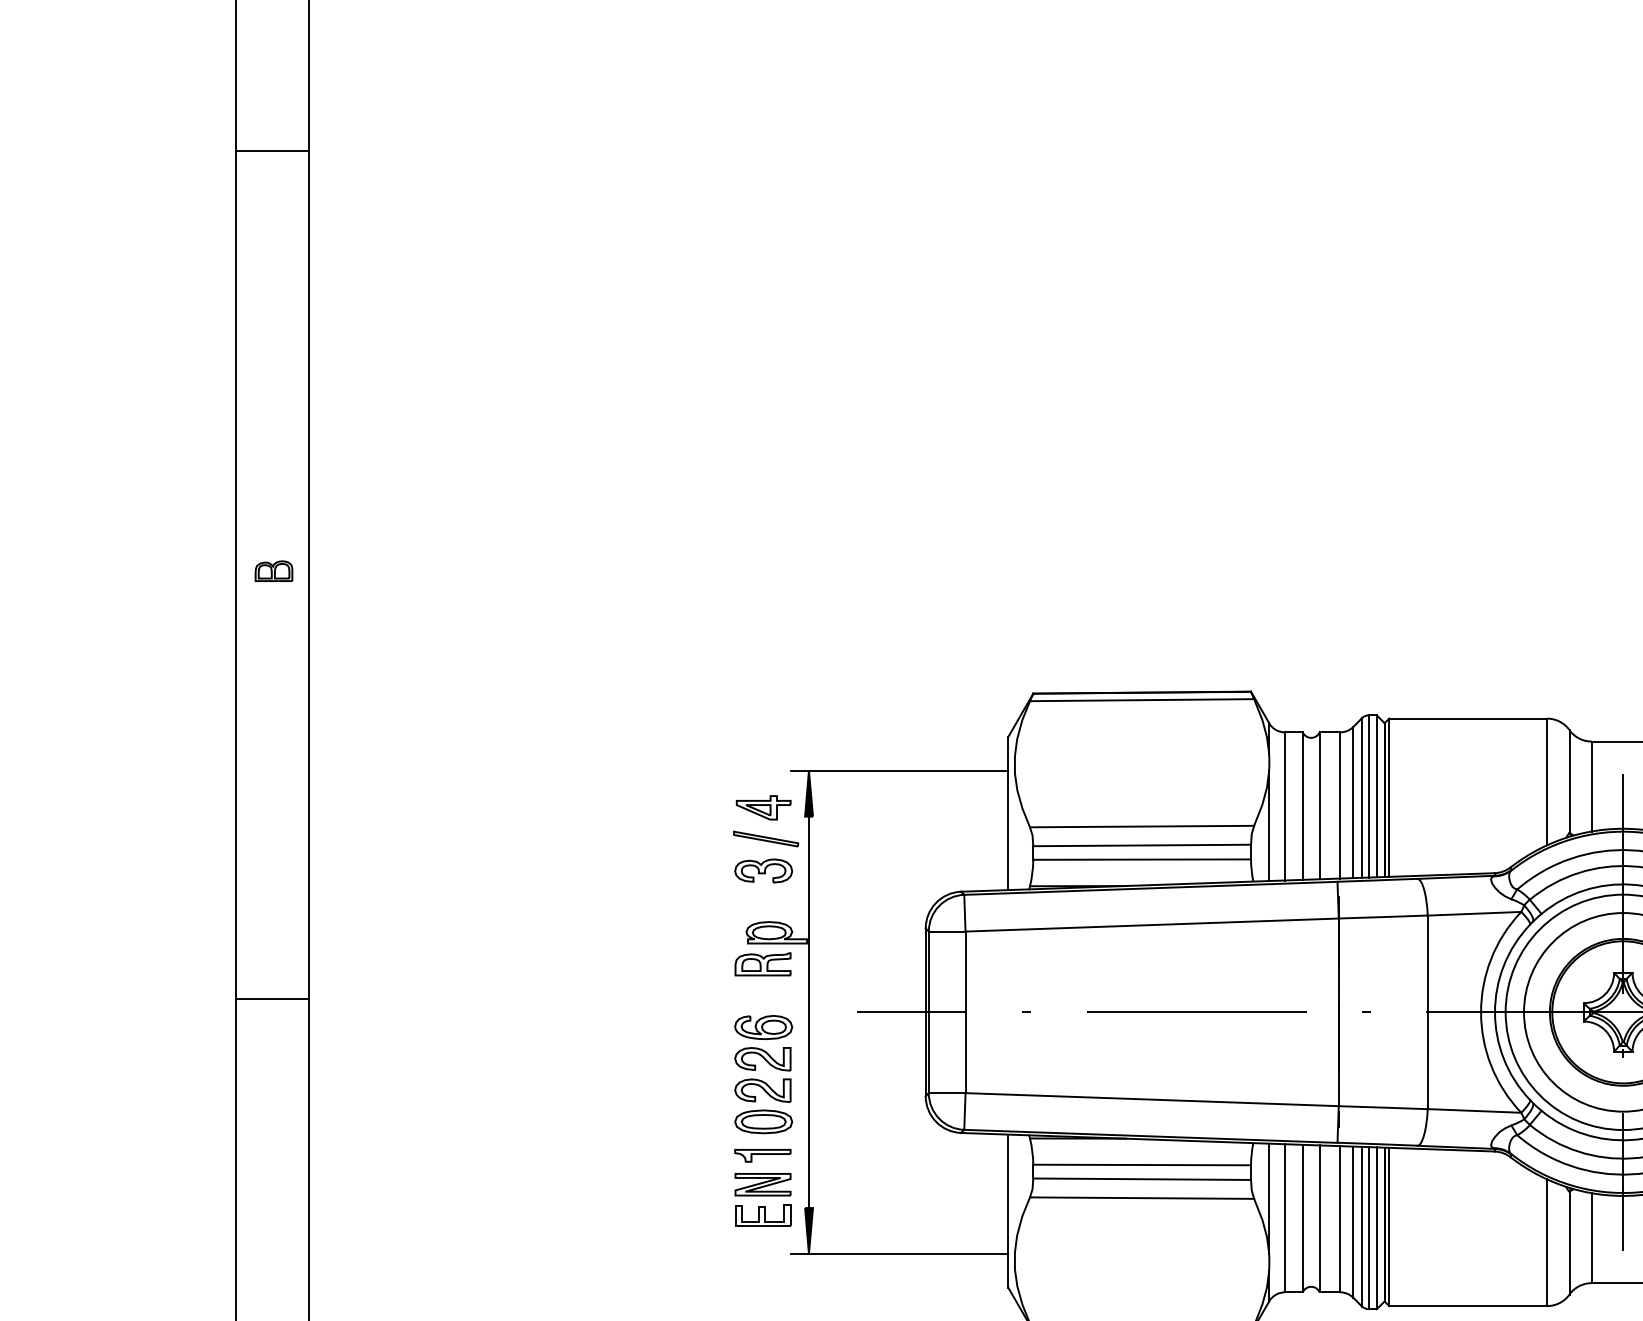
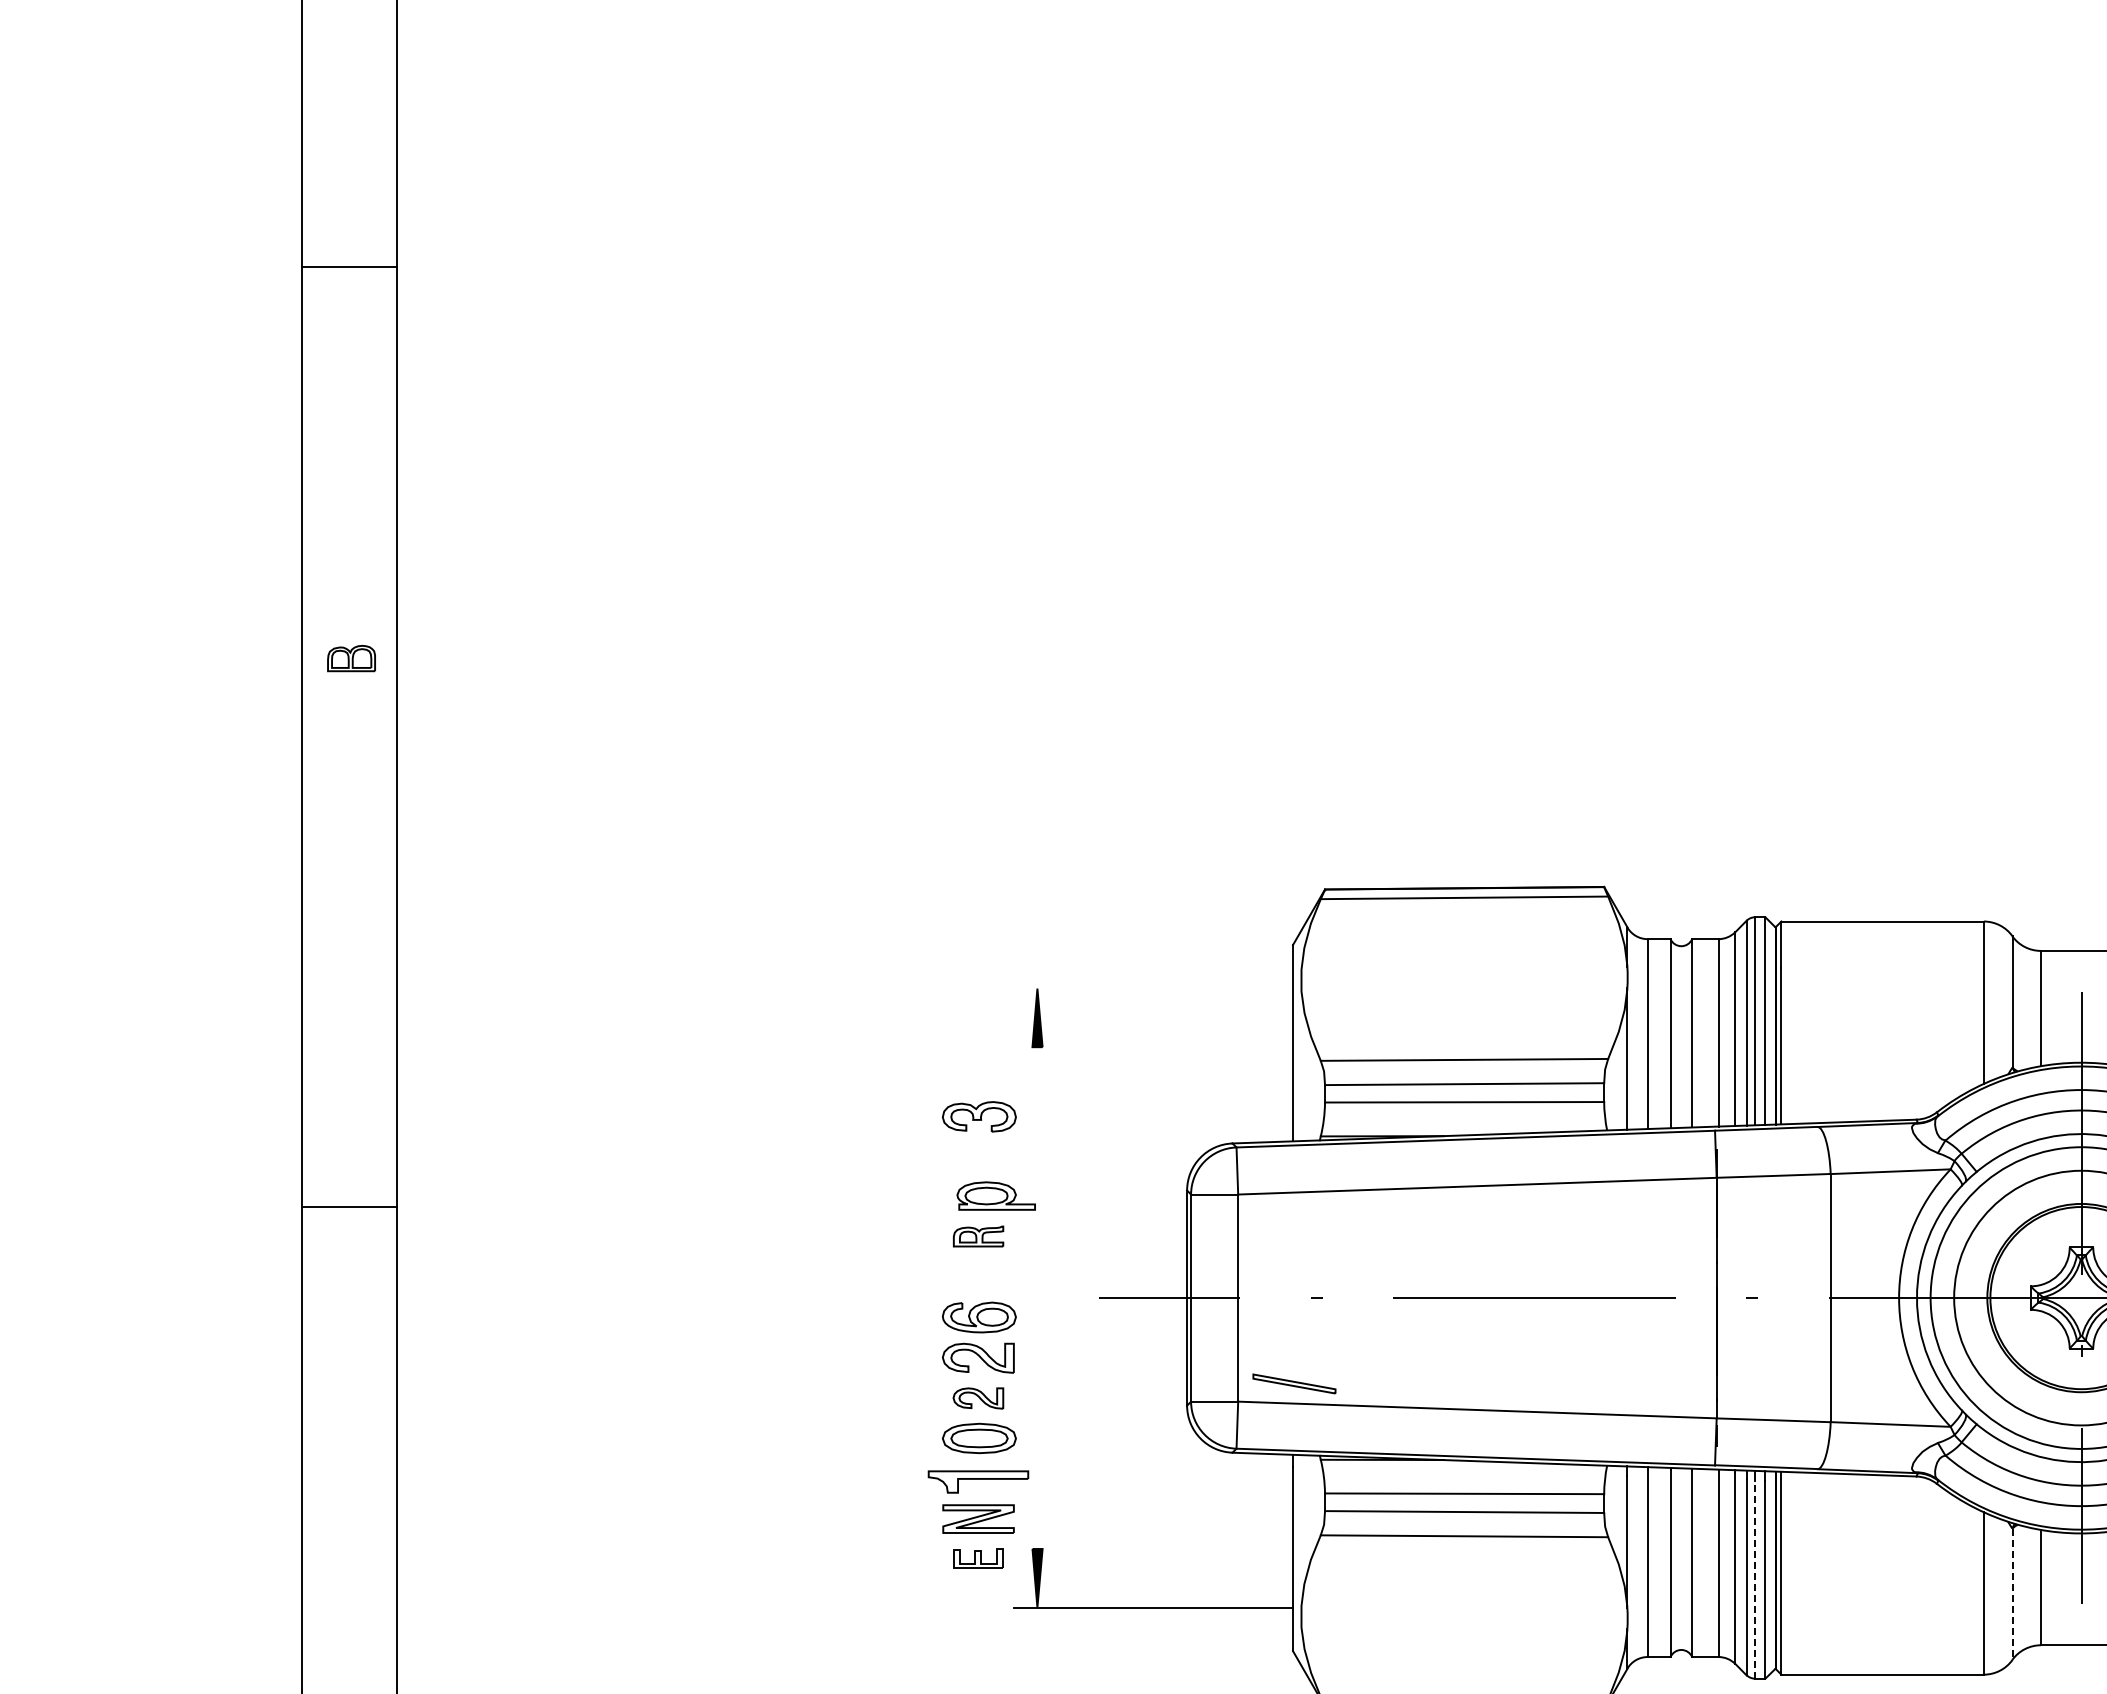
line: (272, 151) -> (349, 267), moved
part: (273, 571) -> (351, 658), moved
line: (899, 770) -> (1153, 988), removed
part: (763, 807) -> (979, 1035), removed
part: (766, 838) -> (1294, 1383), moved
part: (763, 964) -> (978, 1236), size x0.7
line: (272, 998) -> (349, 1207), moved
line: (809, 1011) -> (1037, 1297), removed
part: (763, 1090) -> (978, 1398), size x0.7
part: (762, 1155) -> (977, 1481), size x1.4
part: (763, 1215) -> (978, 1558), size x0.7
line: (1369, 1231) -> (1755, 1579), solid -> dashed
line: (1569, 1243) -> (2012, 1594), solid -> dashed

